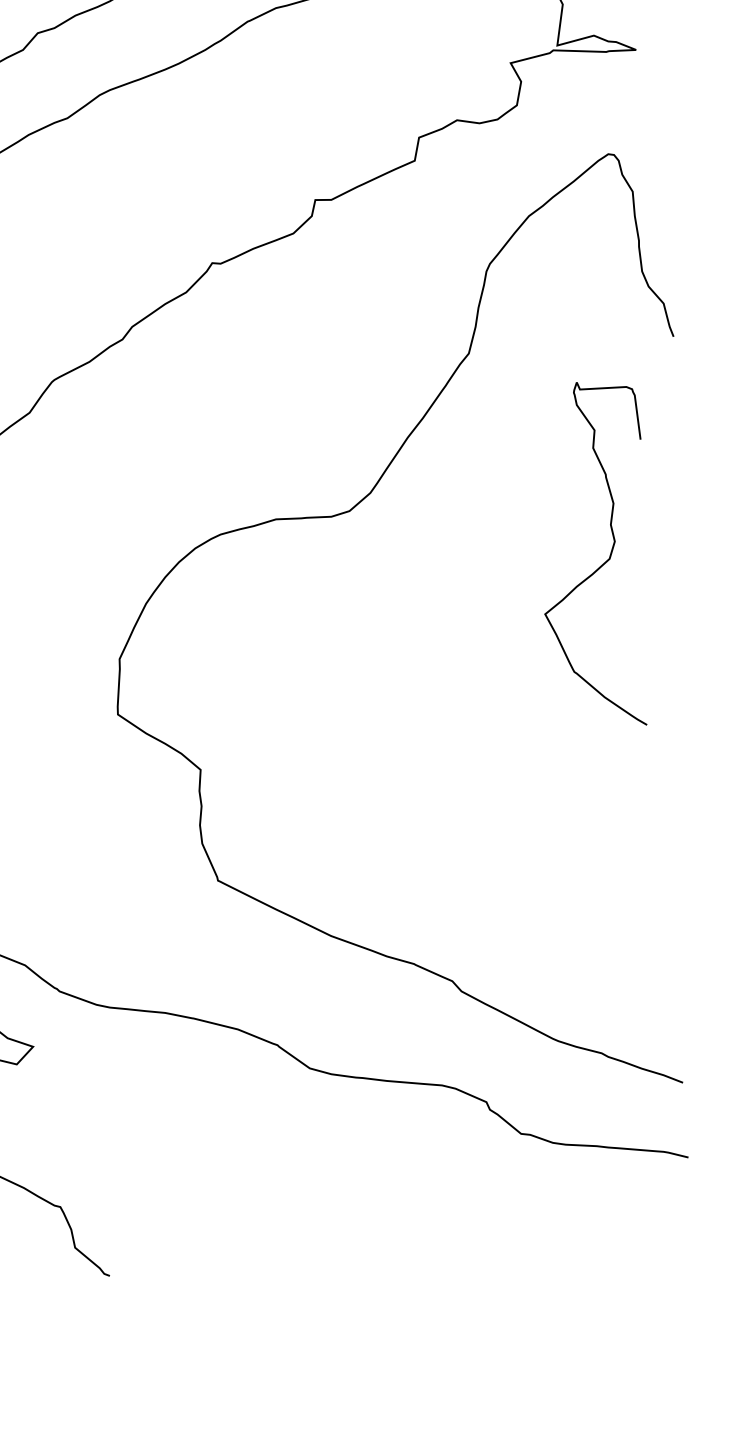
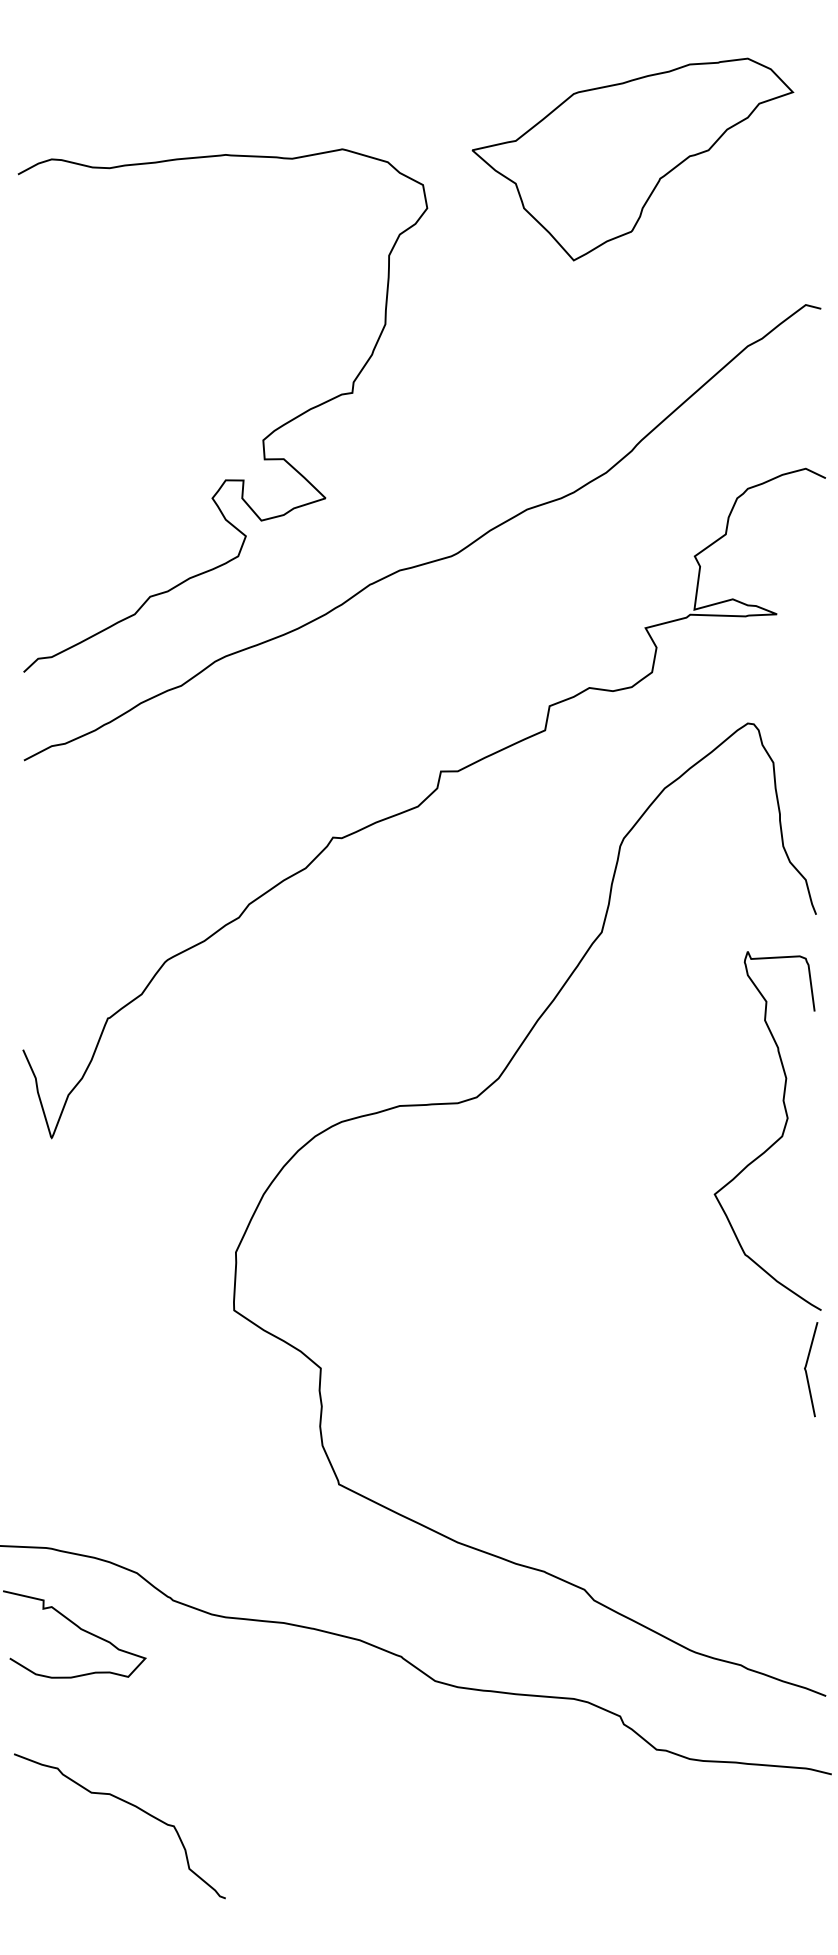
curve: (601, 564) -> (773, 1142), moved
curve: (664, 770) -> (806, 1369), added

